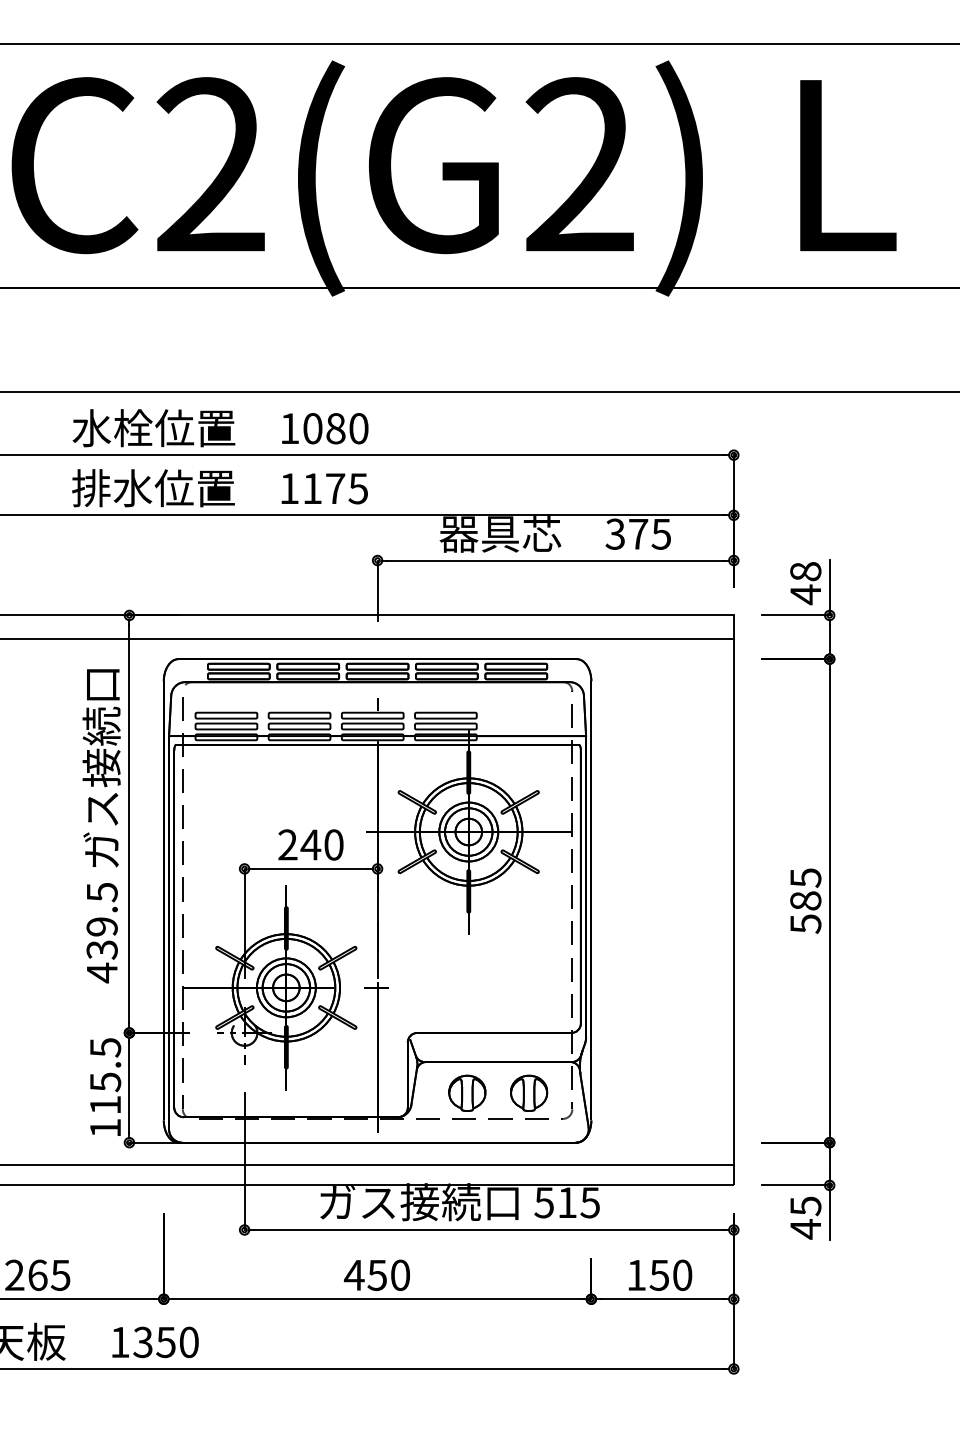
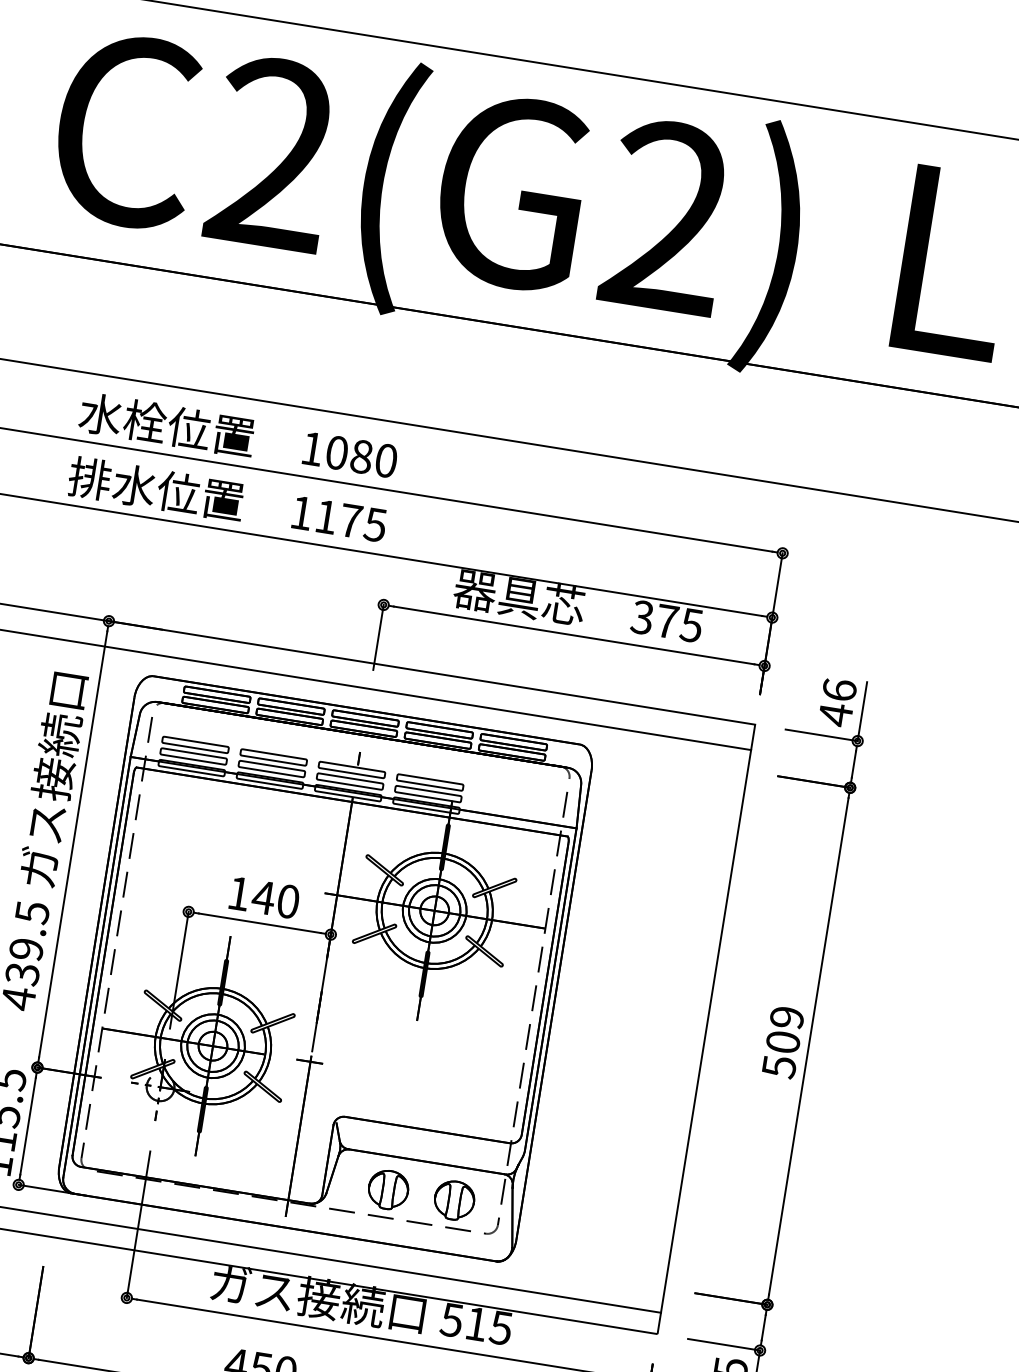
text: (805, 571) -> (839, 689), 48 -> 46
text: (287, 844) -> (238, 893), 240 -> 140
text: (805, 889) -> (784, 1029), 585 -> 509

